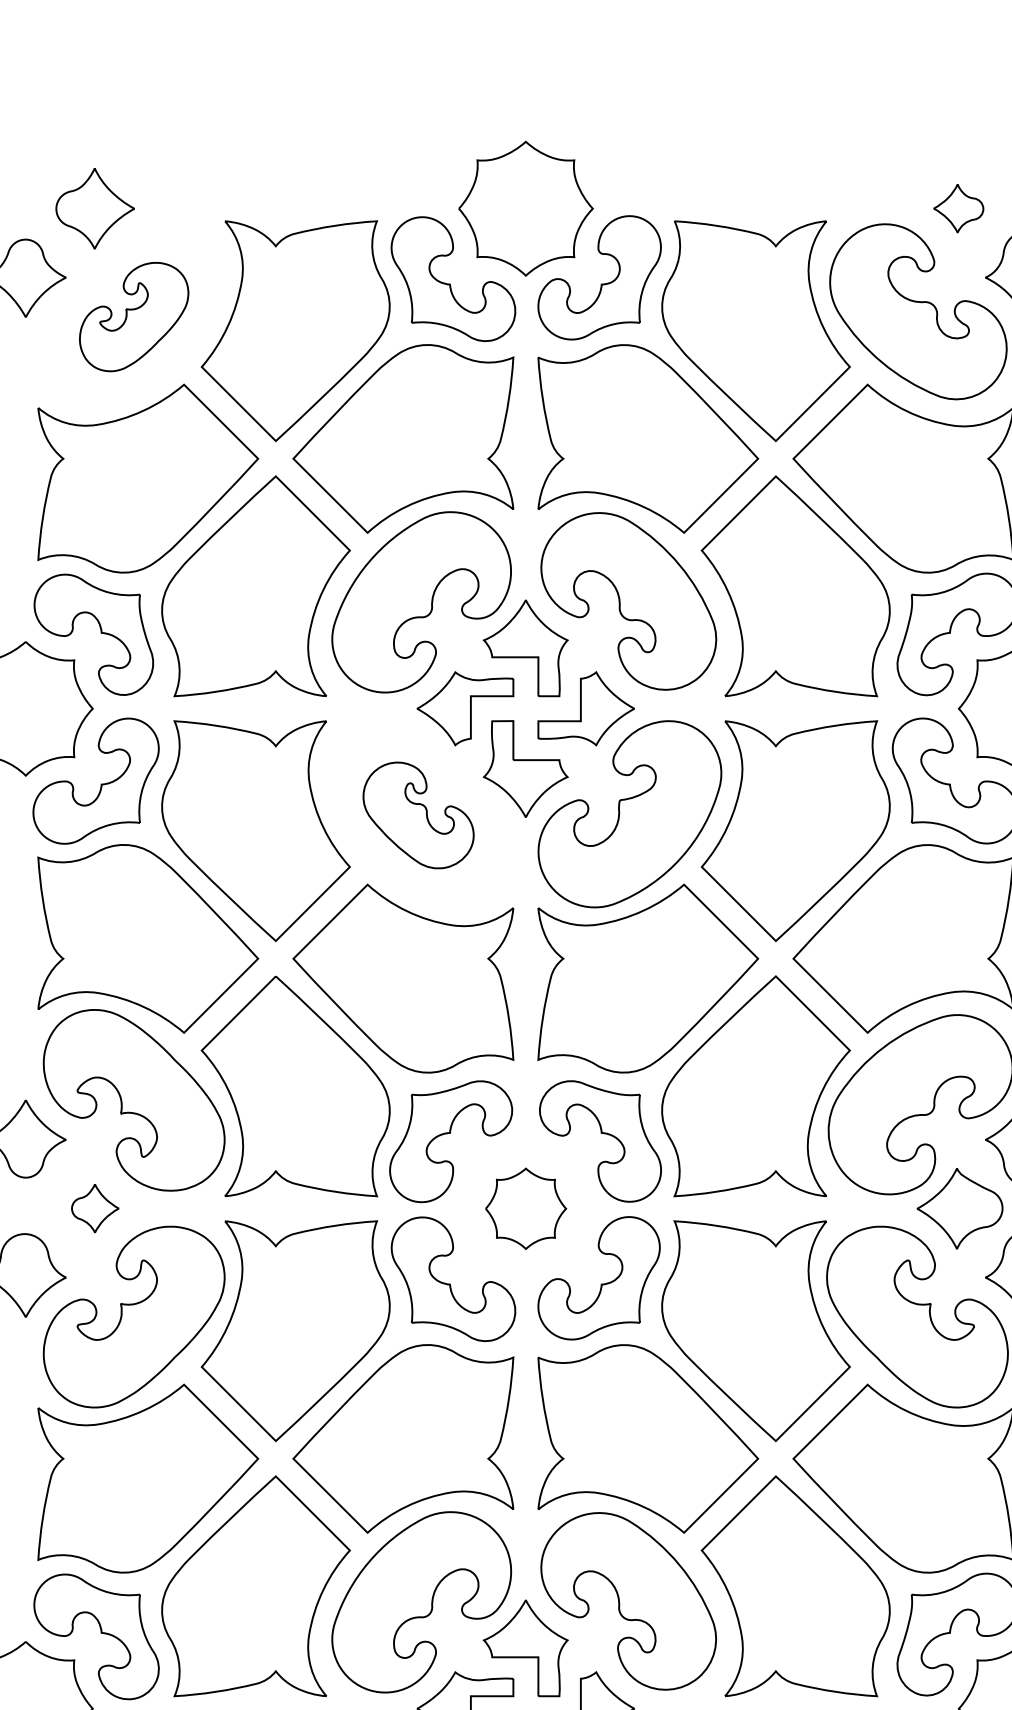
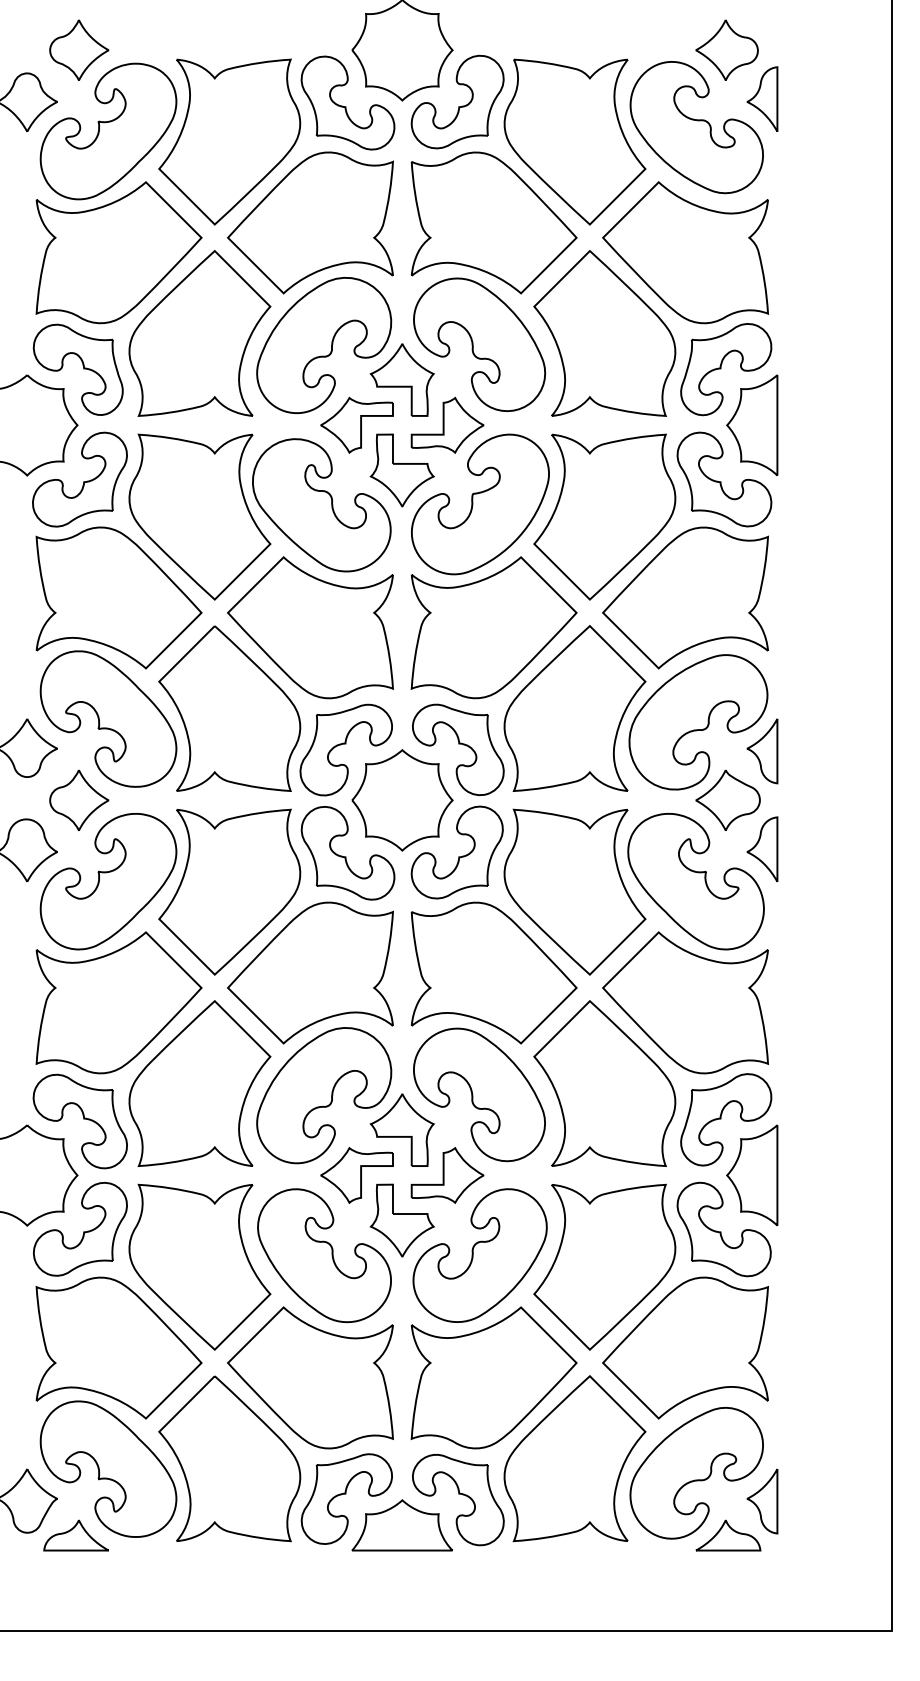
part: (957, 207) -> (726, 49), size x1.67
part: (134, 317) -> (108, 131), size x1.67
part: (418, 815) -> (321, 505), size x1.67
part: (95, 1207) -> (79, 799), size x1.67
part: (526, 1208) -> (402, 800), size x1.67

